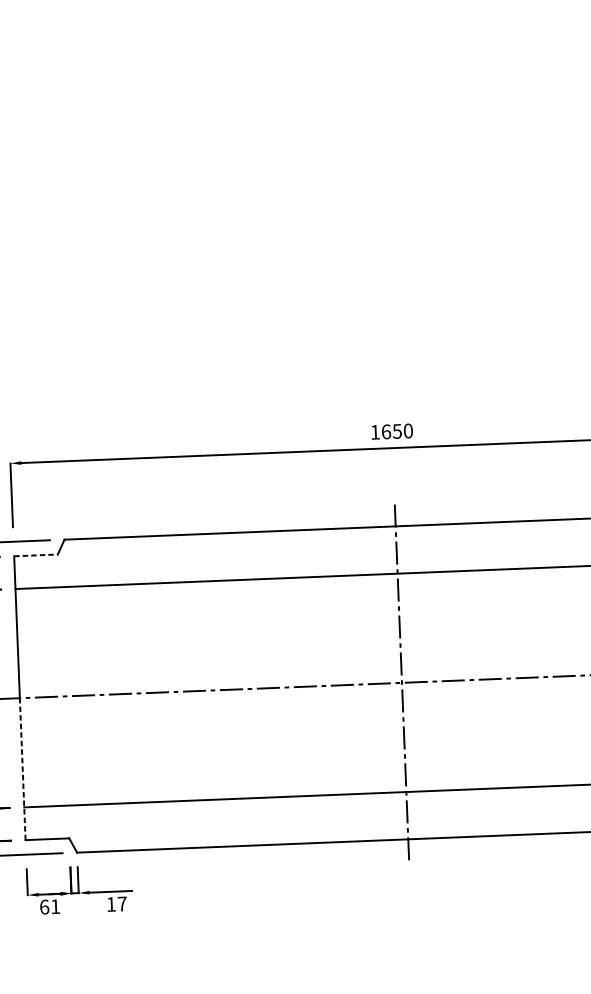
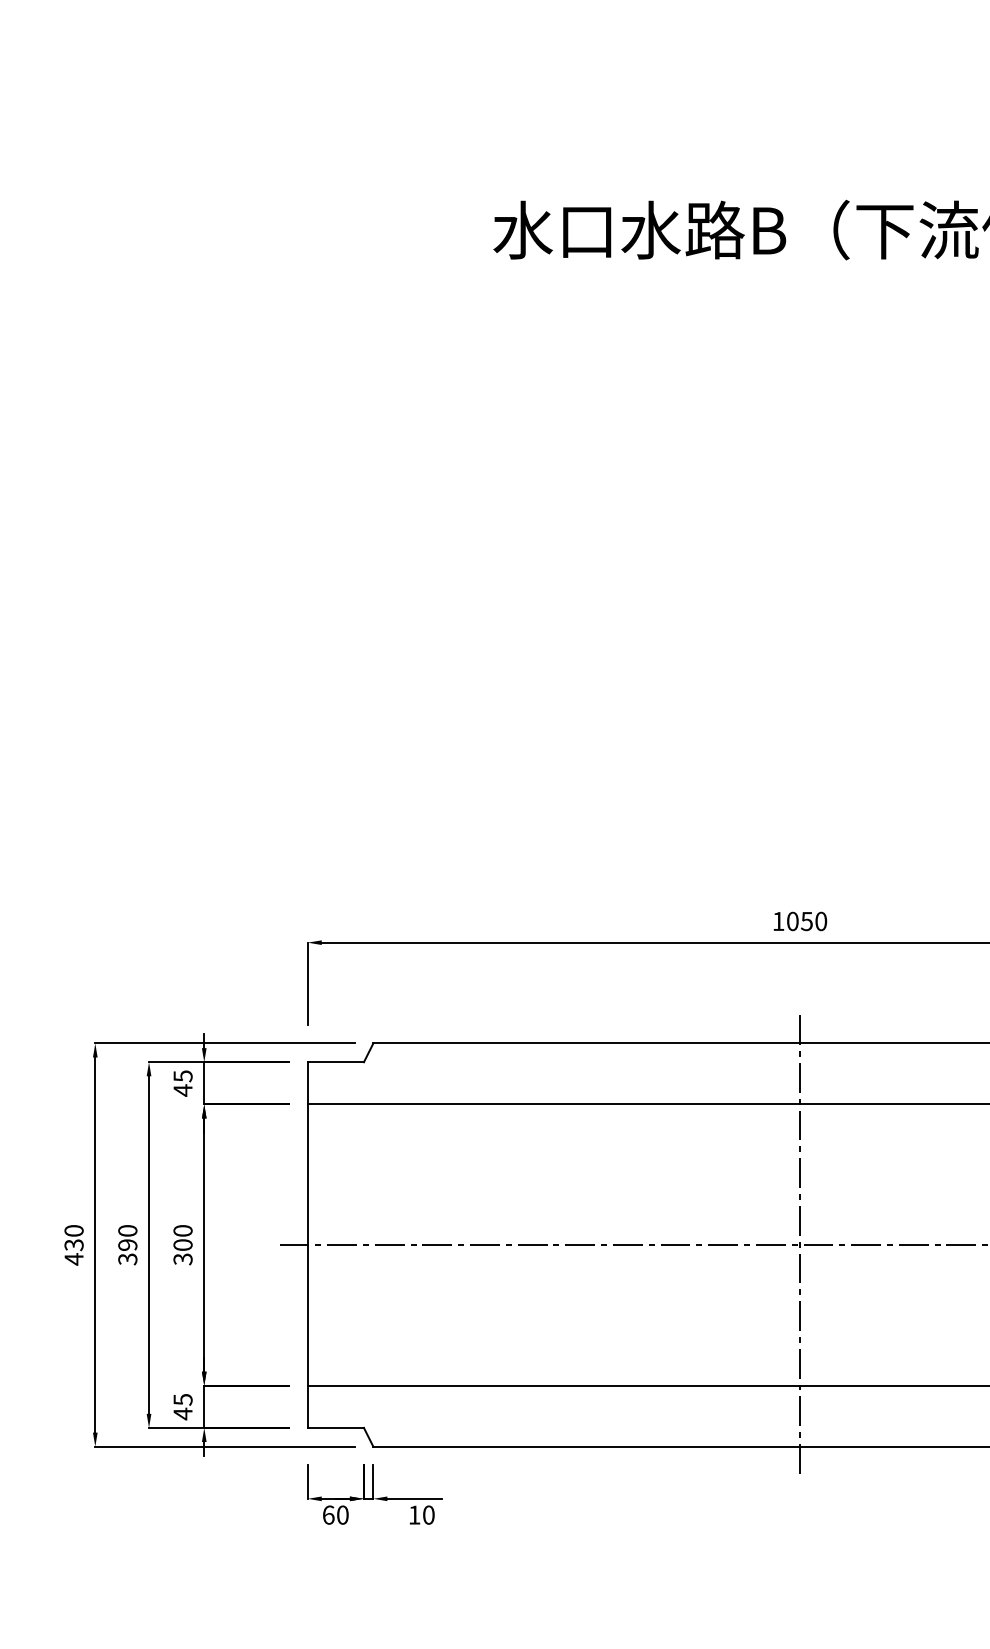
text: (386, 431) -> (792, 920), 1650 -> 1050
line: (36, 555) -> (336, 1062), dashed -> solid
line: (22, 769) -> (307, 1336), dashed -> solid
text: (122, 903) -> (428, 1514), 17 -> 10
text: (55, 906) -> (342, 1514), 61 -> 60

